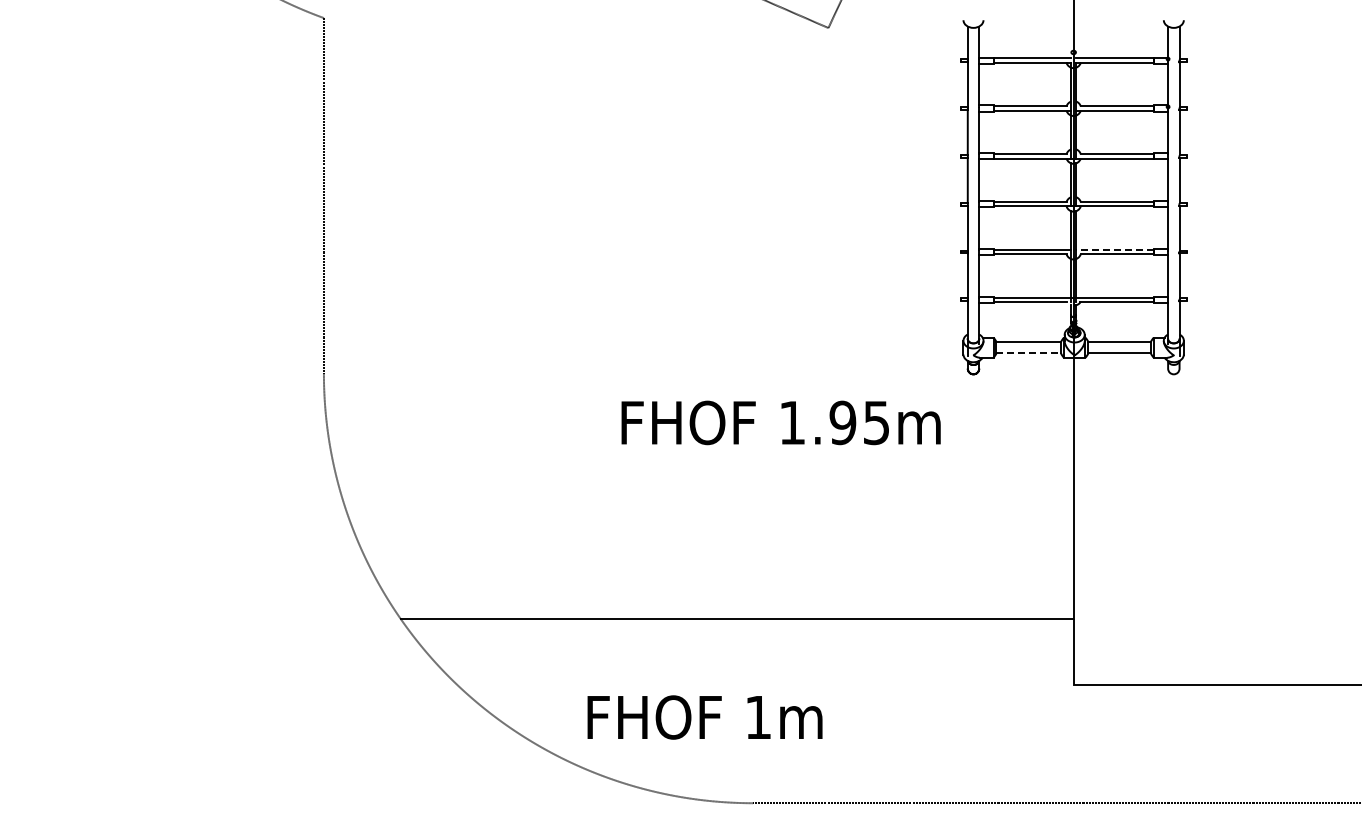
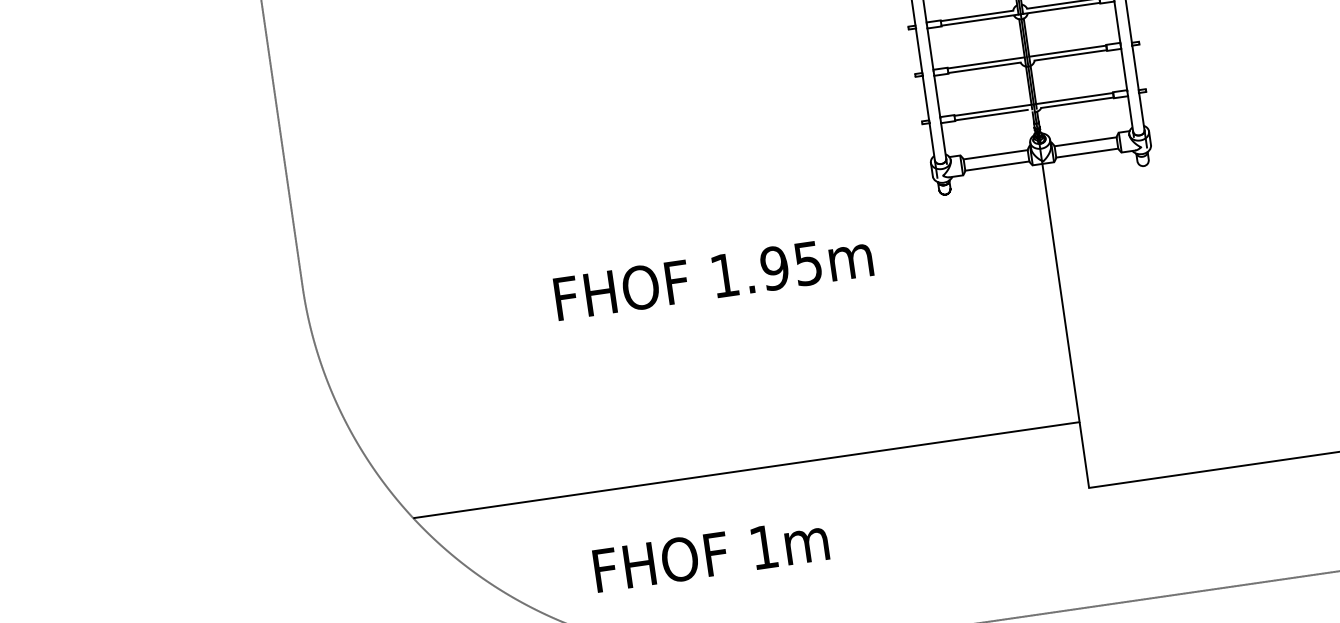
line: (1114, 249) -> (1067, 50), dashed -> solid
line: (1029, 353) -> (998, 166), dashed -> solid
text: (780, 422) -> (712, 276), moved
text: (704, 717) -> (710, 555), moved

